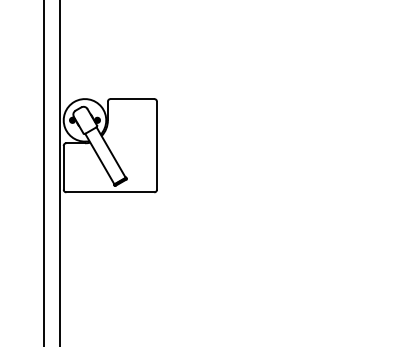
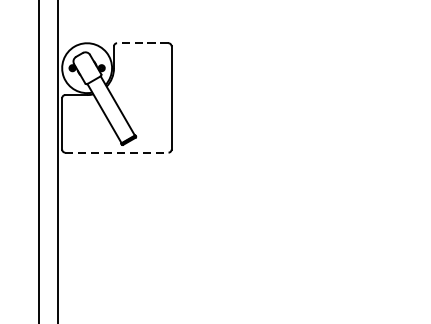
line: (132, 99) -> (142, 43), solid -> dashed
line: (110, 192) -> (117, 152), solid -> dashed

